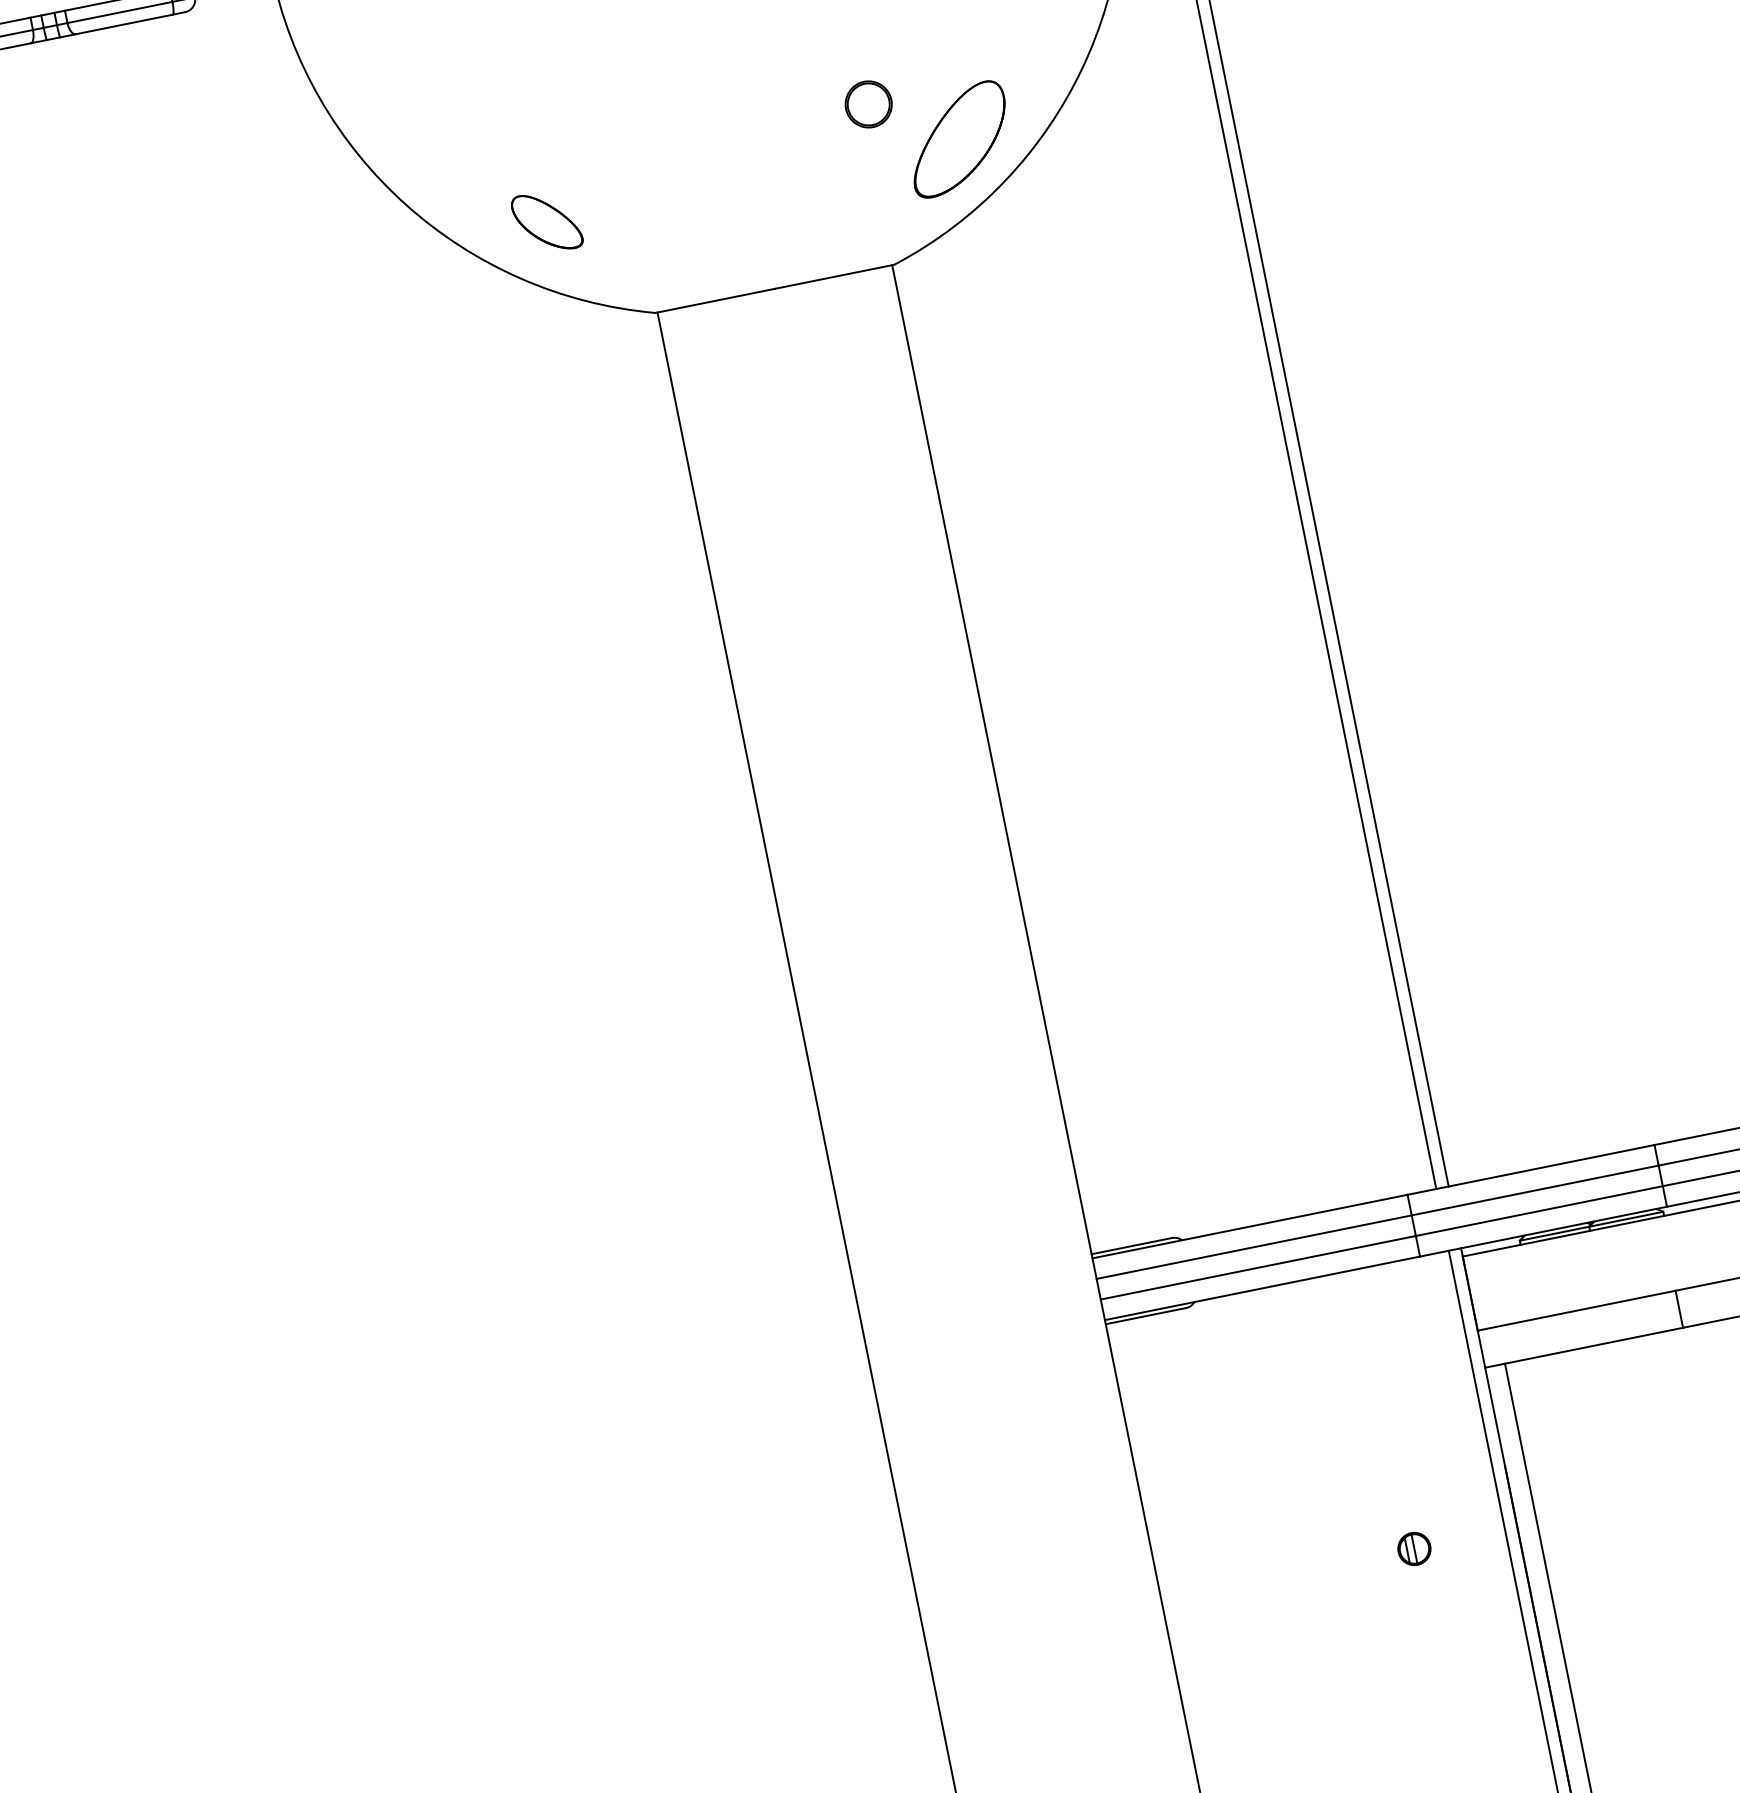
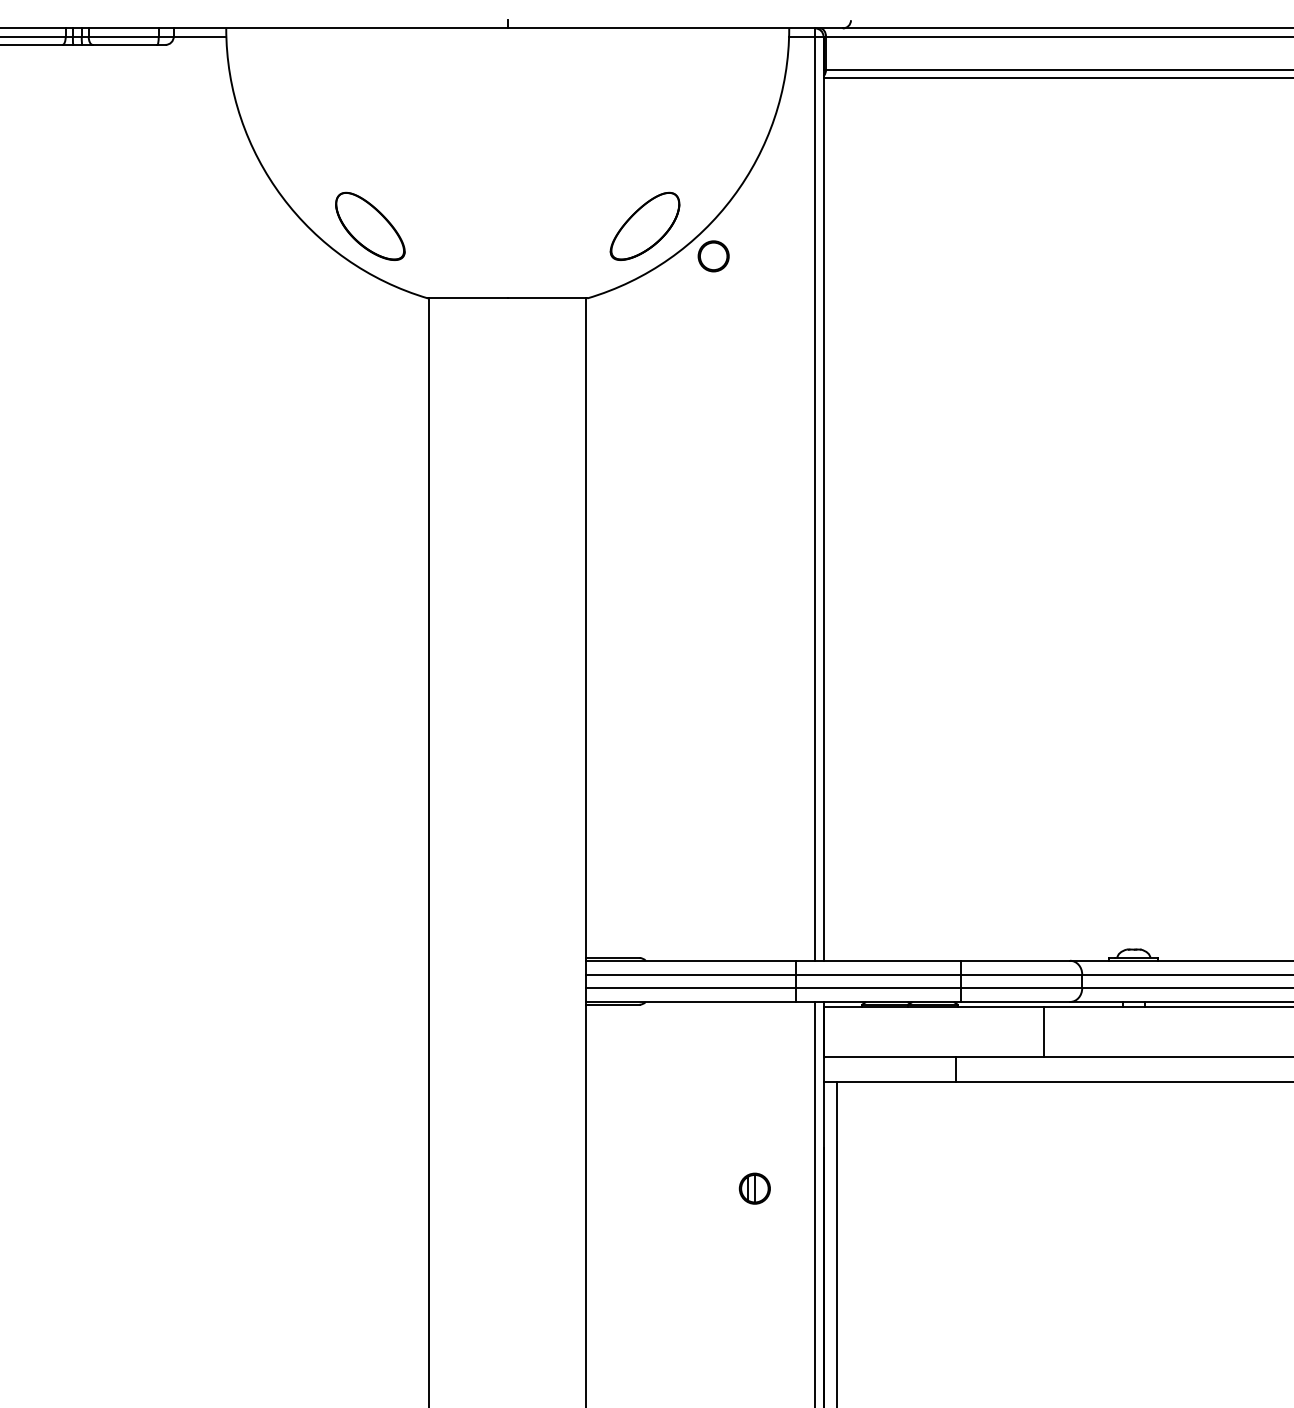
circle: (868, 104) -> (713, 256), moved
part: (547, 220) -> (370, 225), size x1.67
part: (1413, 1548) -> (754, 1188), size x1.43

